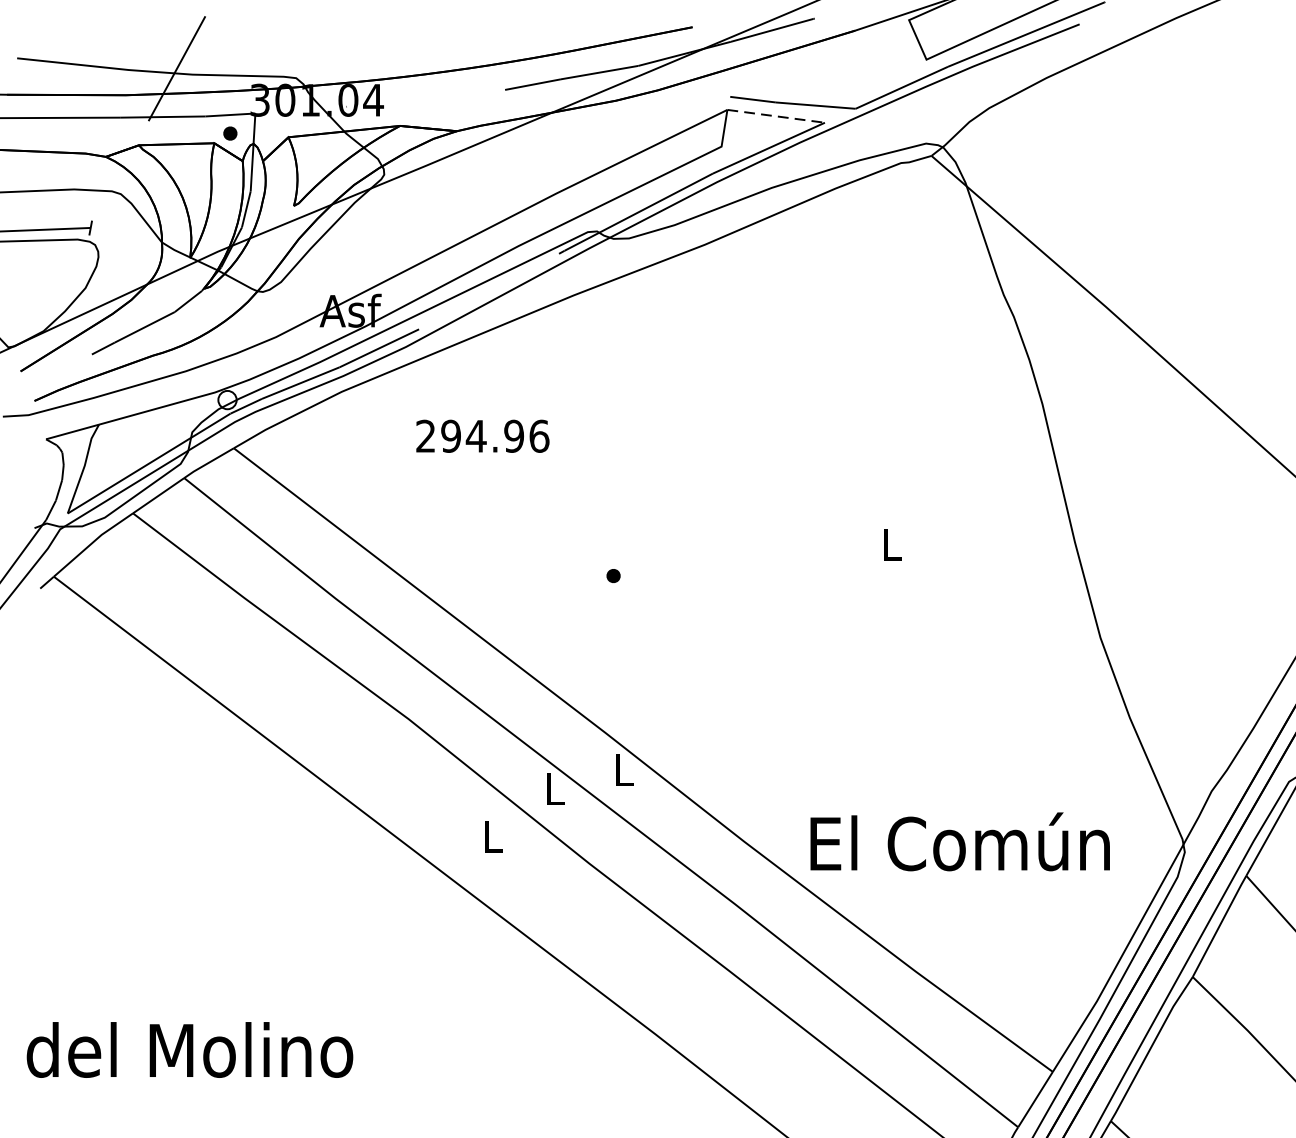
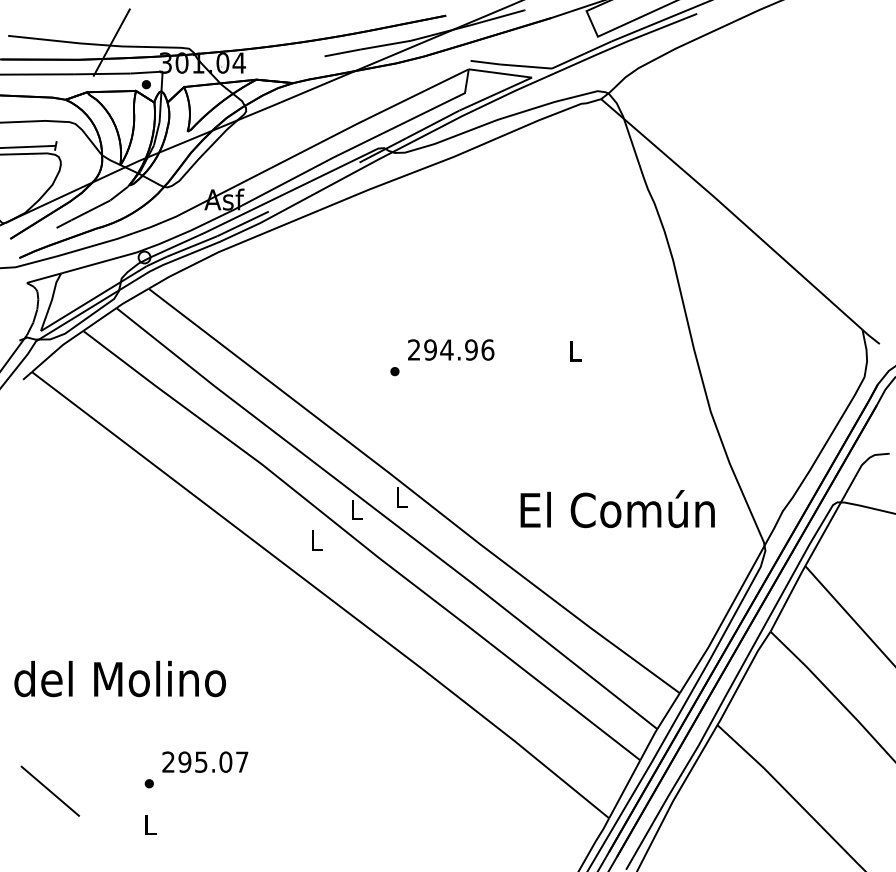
line: (776, 116) -> (500, 73), dashed -> solid
text: (483, 435) -> (451, 349), moved
text: (959, 842) -> (617, 509), moved

